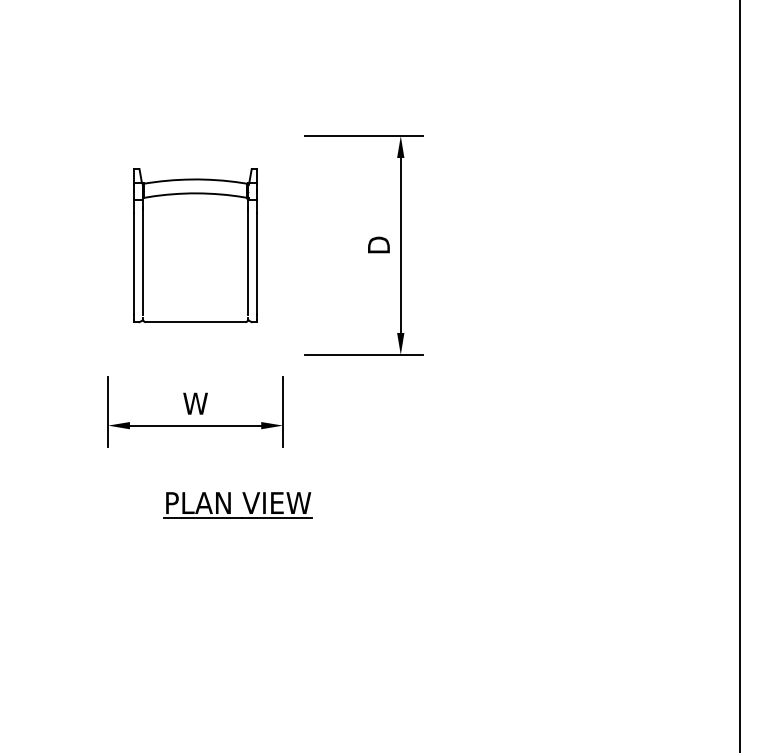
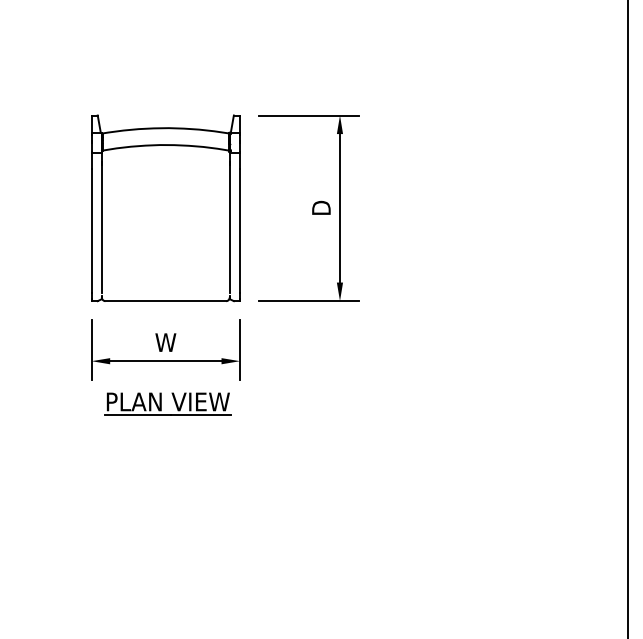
part: (195, 245) -> (165, 208), size x1.43
part: (237, 504) -> (167, 403), moved

